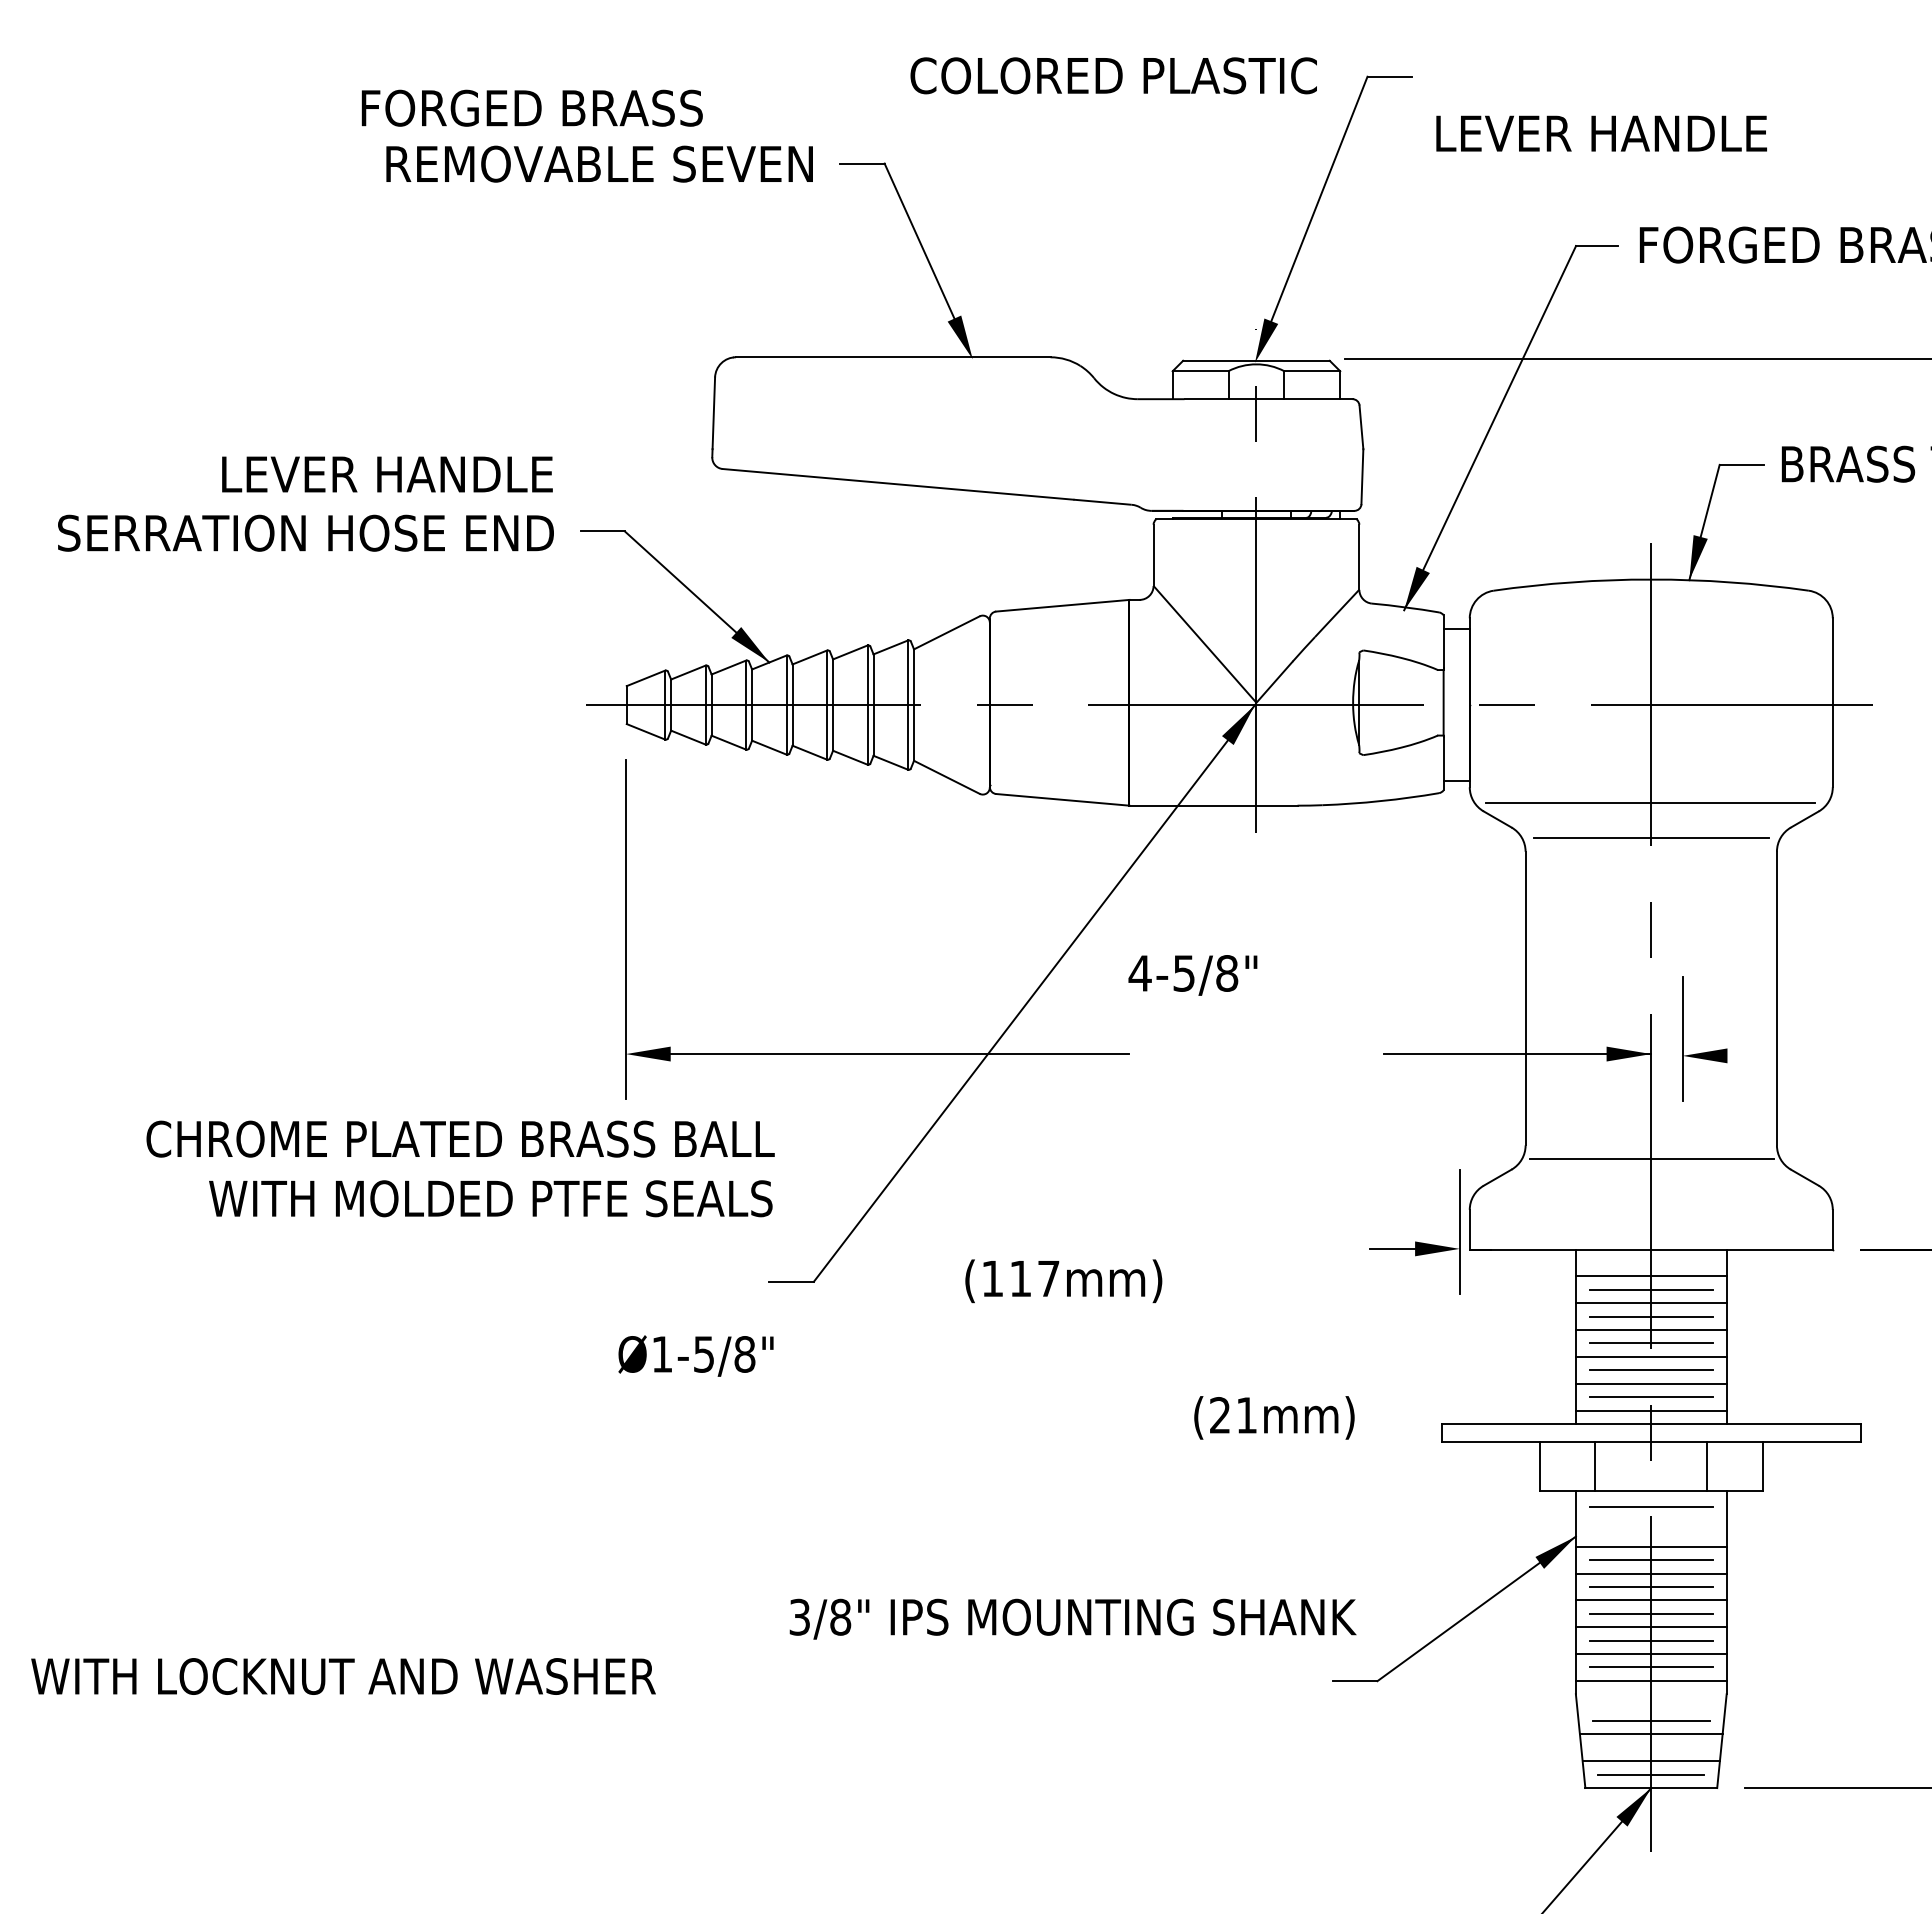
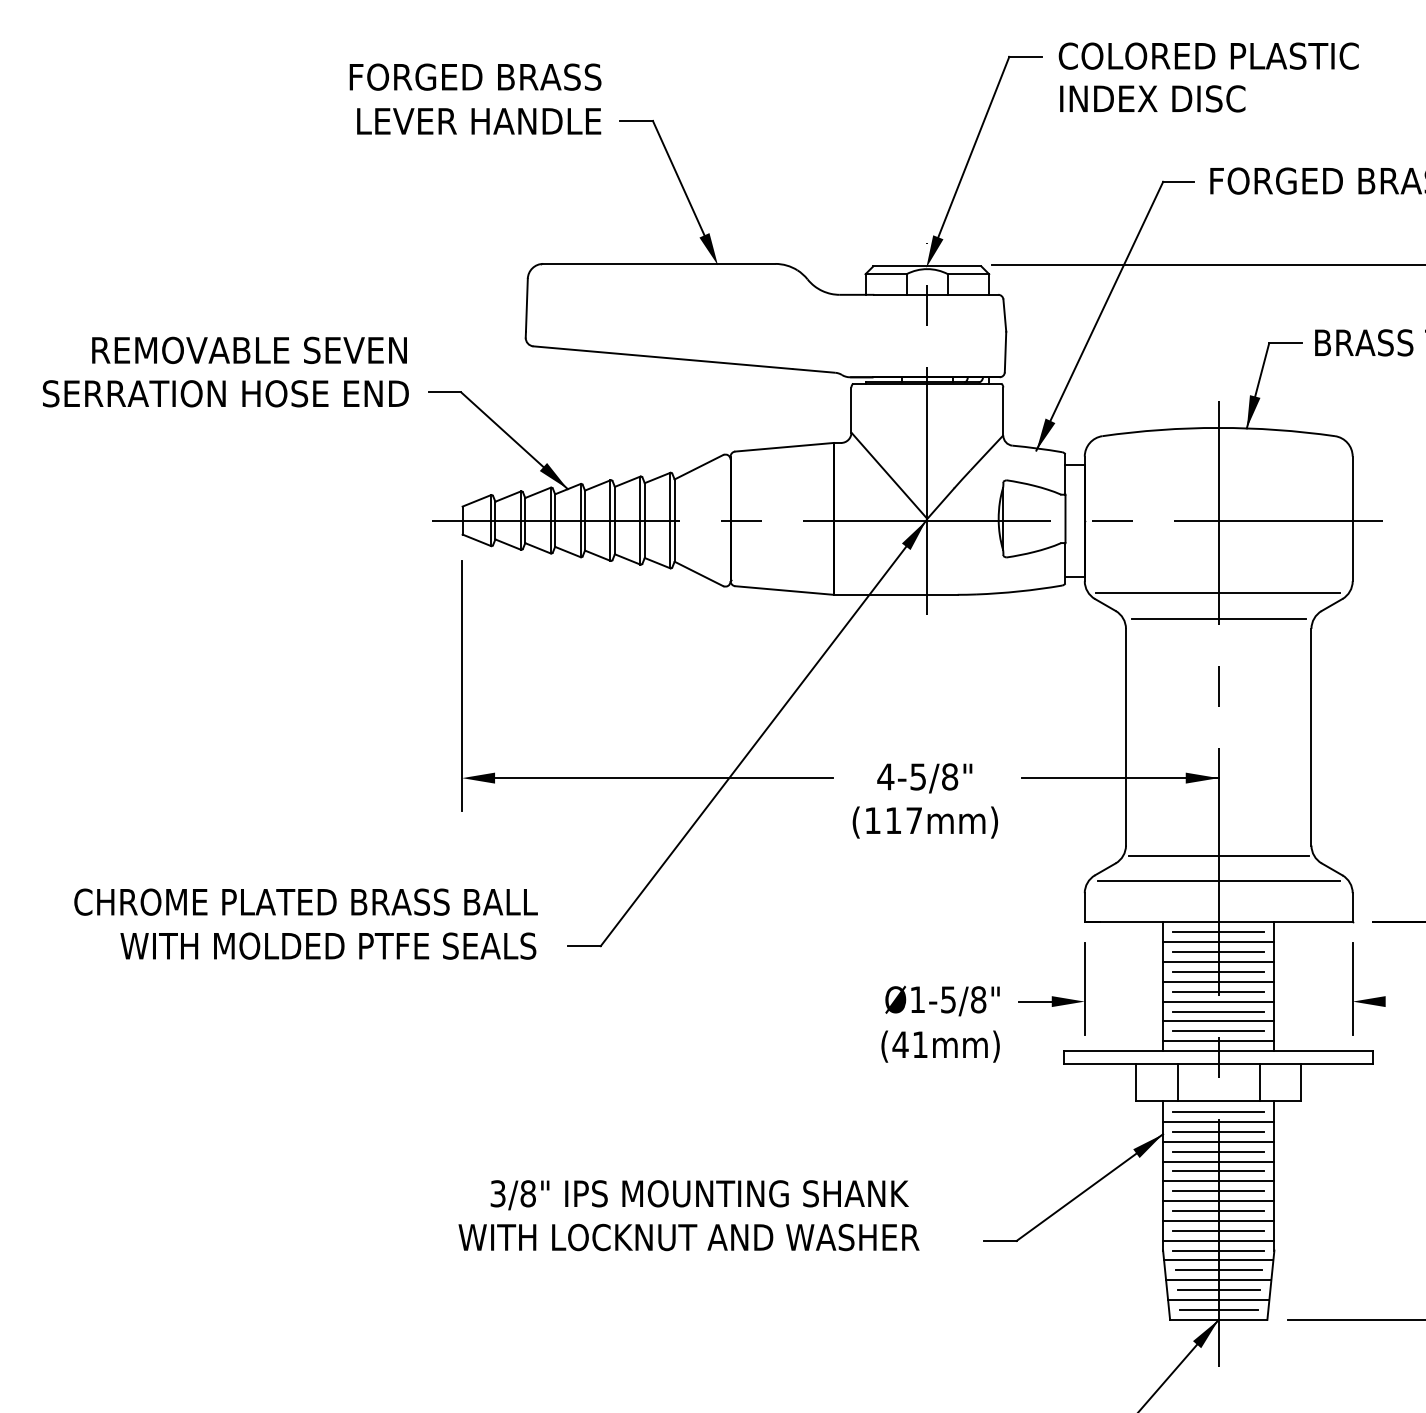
text: (1113, 75) -> (1208, 55), moved
text: (531, 107) -> (474, 76), moved
text: (1603, 133) -> (1183, 98), LEVER HANDLE -> INDEX DISC
text: (600, 163) -> (443, 120), REMOVABLE SEVEN -> LEVER HANDLE
text: (338, 474) -> (249, 350), LEVER HANDLE -> REMOVABLE SEVEN
text: (1192, 975) -> (924, 778), moved
part: (1707, 1051) -> (1370, 998), moved
text: (460, 1168) -> (305, 923), moved
line: (1651, 1193) -> (1218, 881), added
part: (1415, 1241) -> (1052, 996), moved
line: (1650, 1263) -> (1218, 932), added
text: (1063, 1281) -> (925, 822), moved
text: (695, 1355) -> (942, 1000), moved
text: (1220, 1415) -> (900, 1044), (21mm) -> (41mm)
line: (1650, 1519) -> (1218, 1121), added
line: (1650, 1533) -> (1218, 1131), added
text: (1072, 1618) -> (699, 1194), moved
text: (343, 1676) -> (689, 1237), moved
line: (1650, 1694) -> (1218, 1250), added
line: (1651, 1707) -> (1218, 1260), added
line: (1651, 1747) -> (1218, 1289), added

